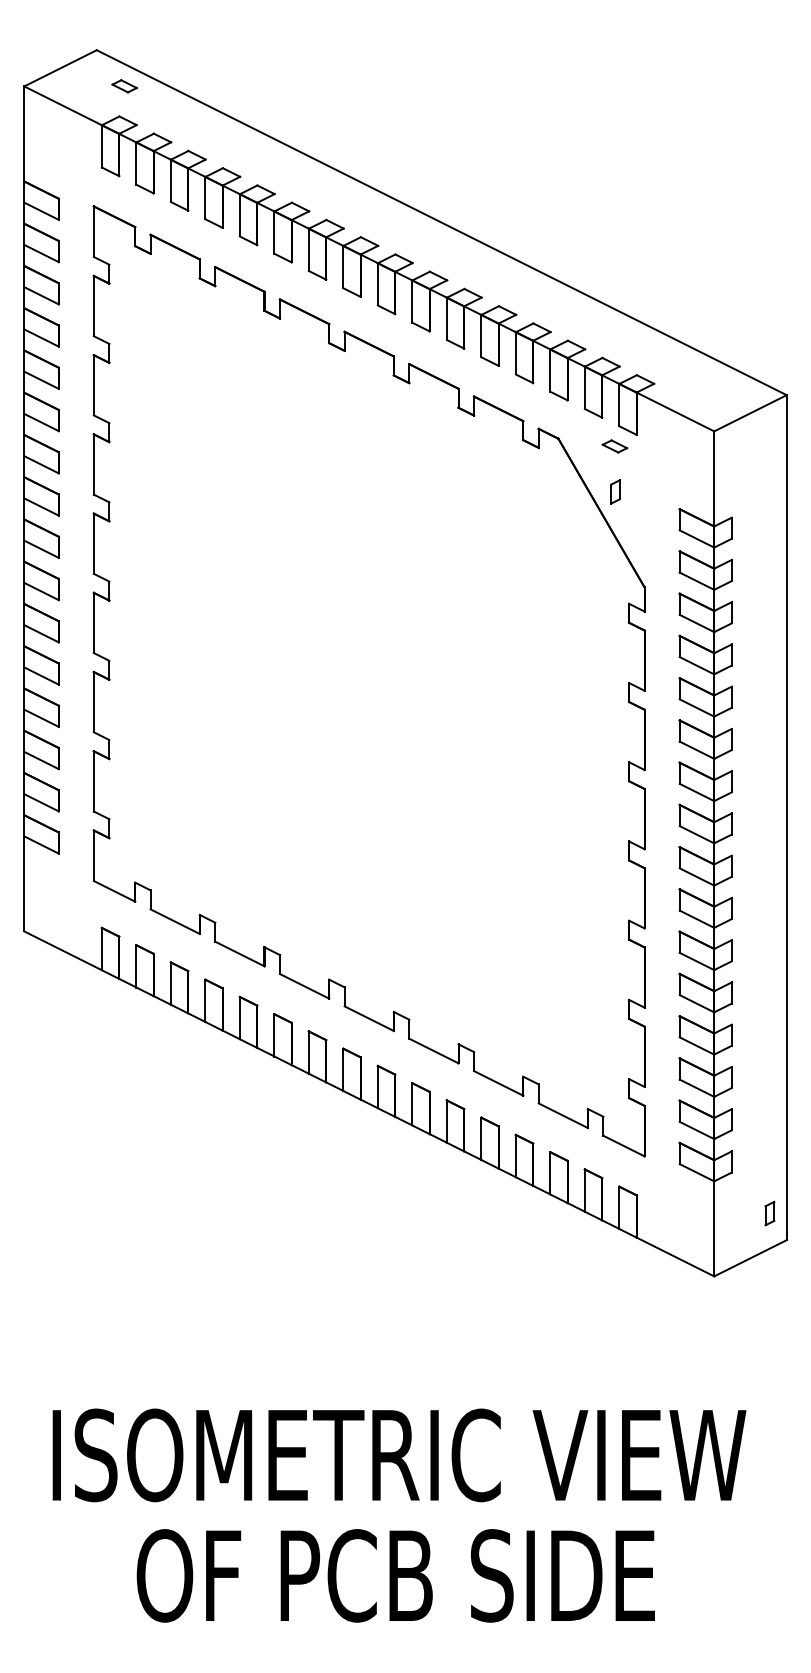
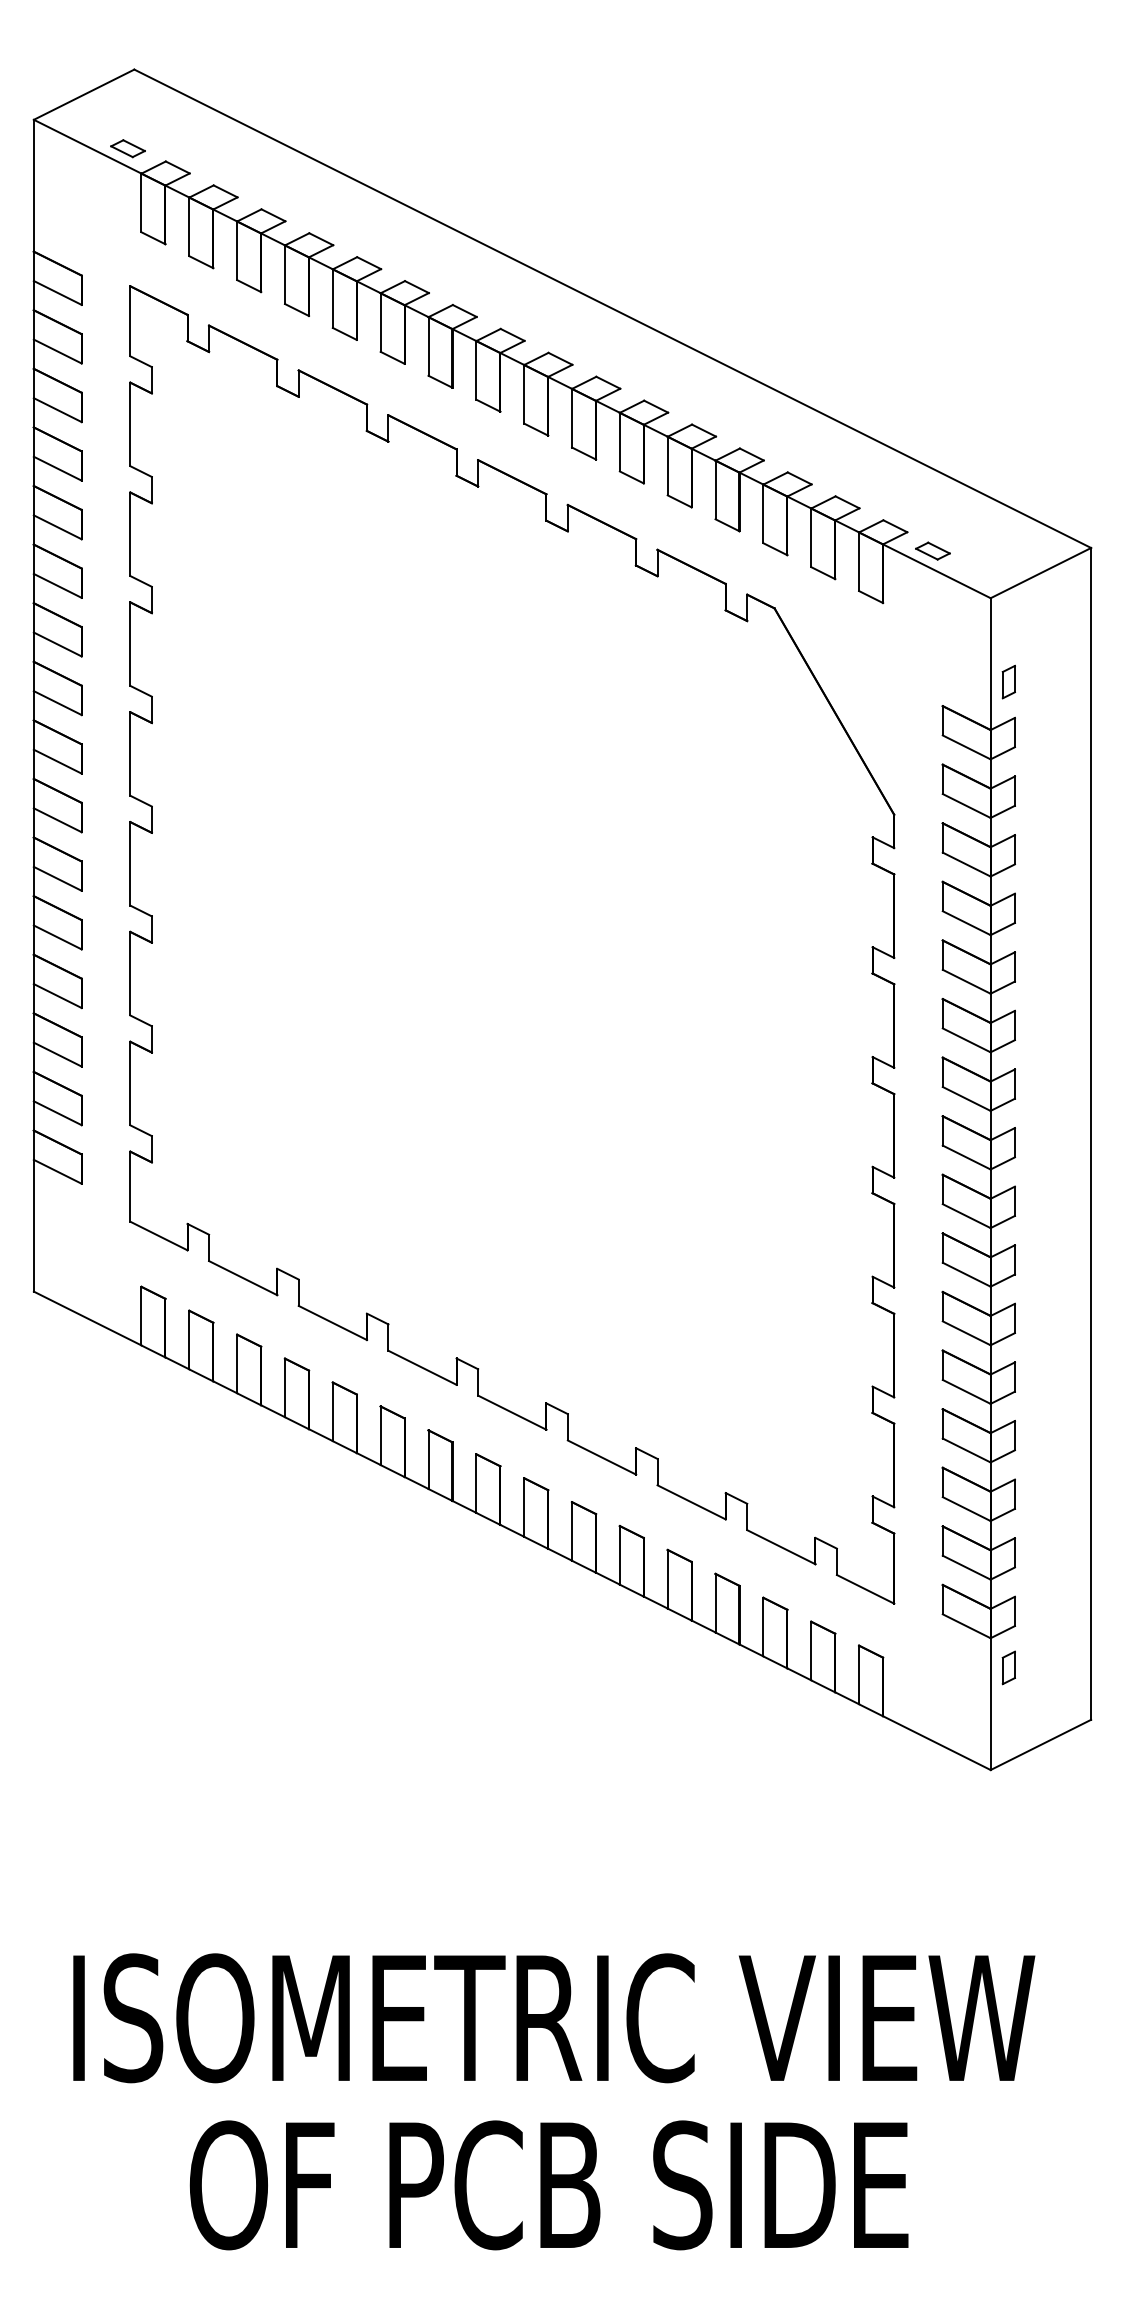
part: (124, 86) -> (127, 148), moved
part: (614, 446) -> (932, 550), moved
part: (615, 491) -> (1008, 681), moved
part: (769, 1213) -> (1008, 1667), moved

